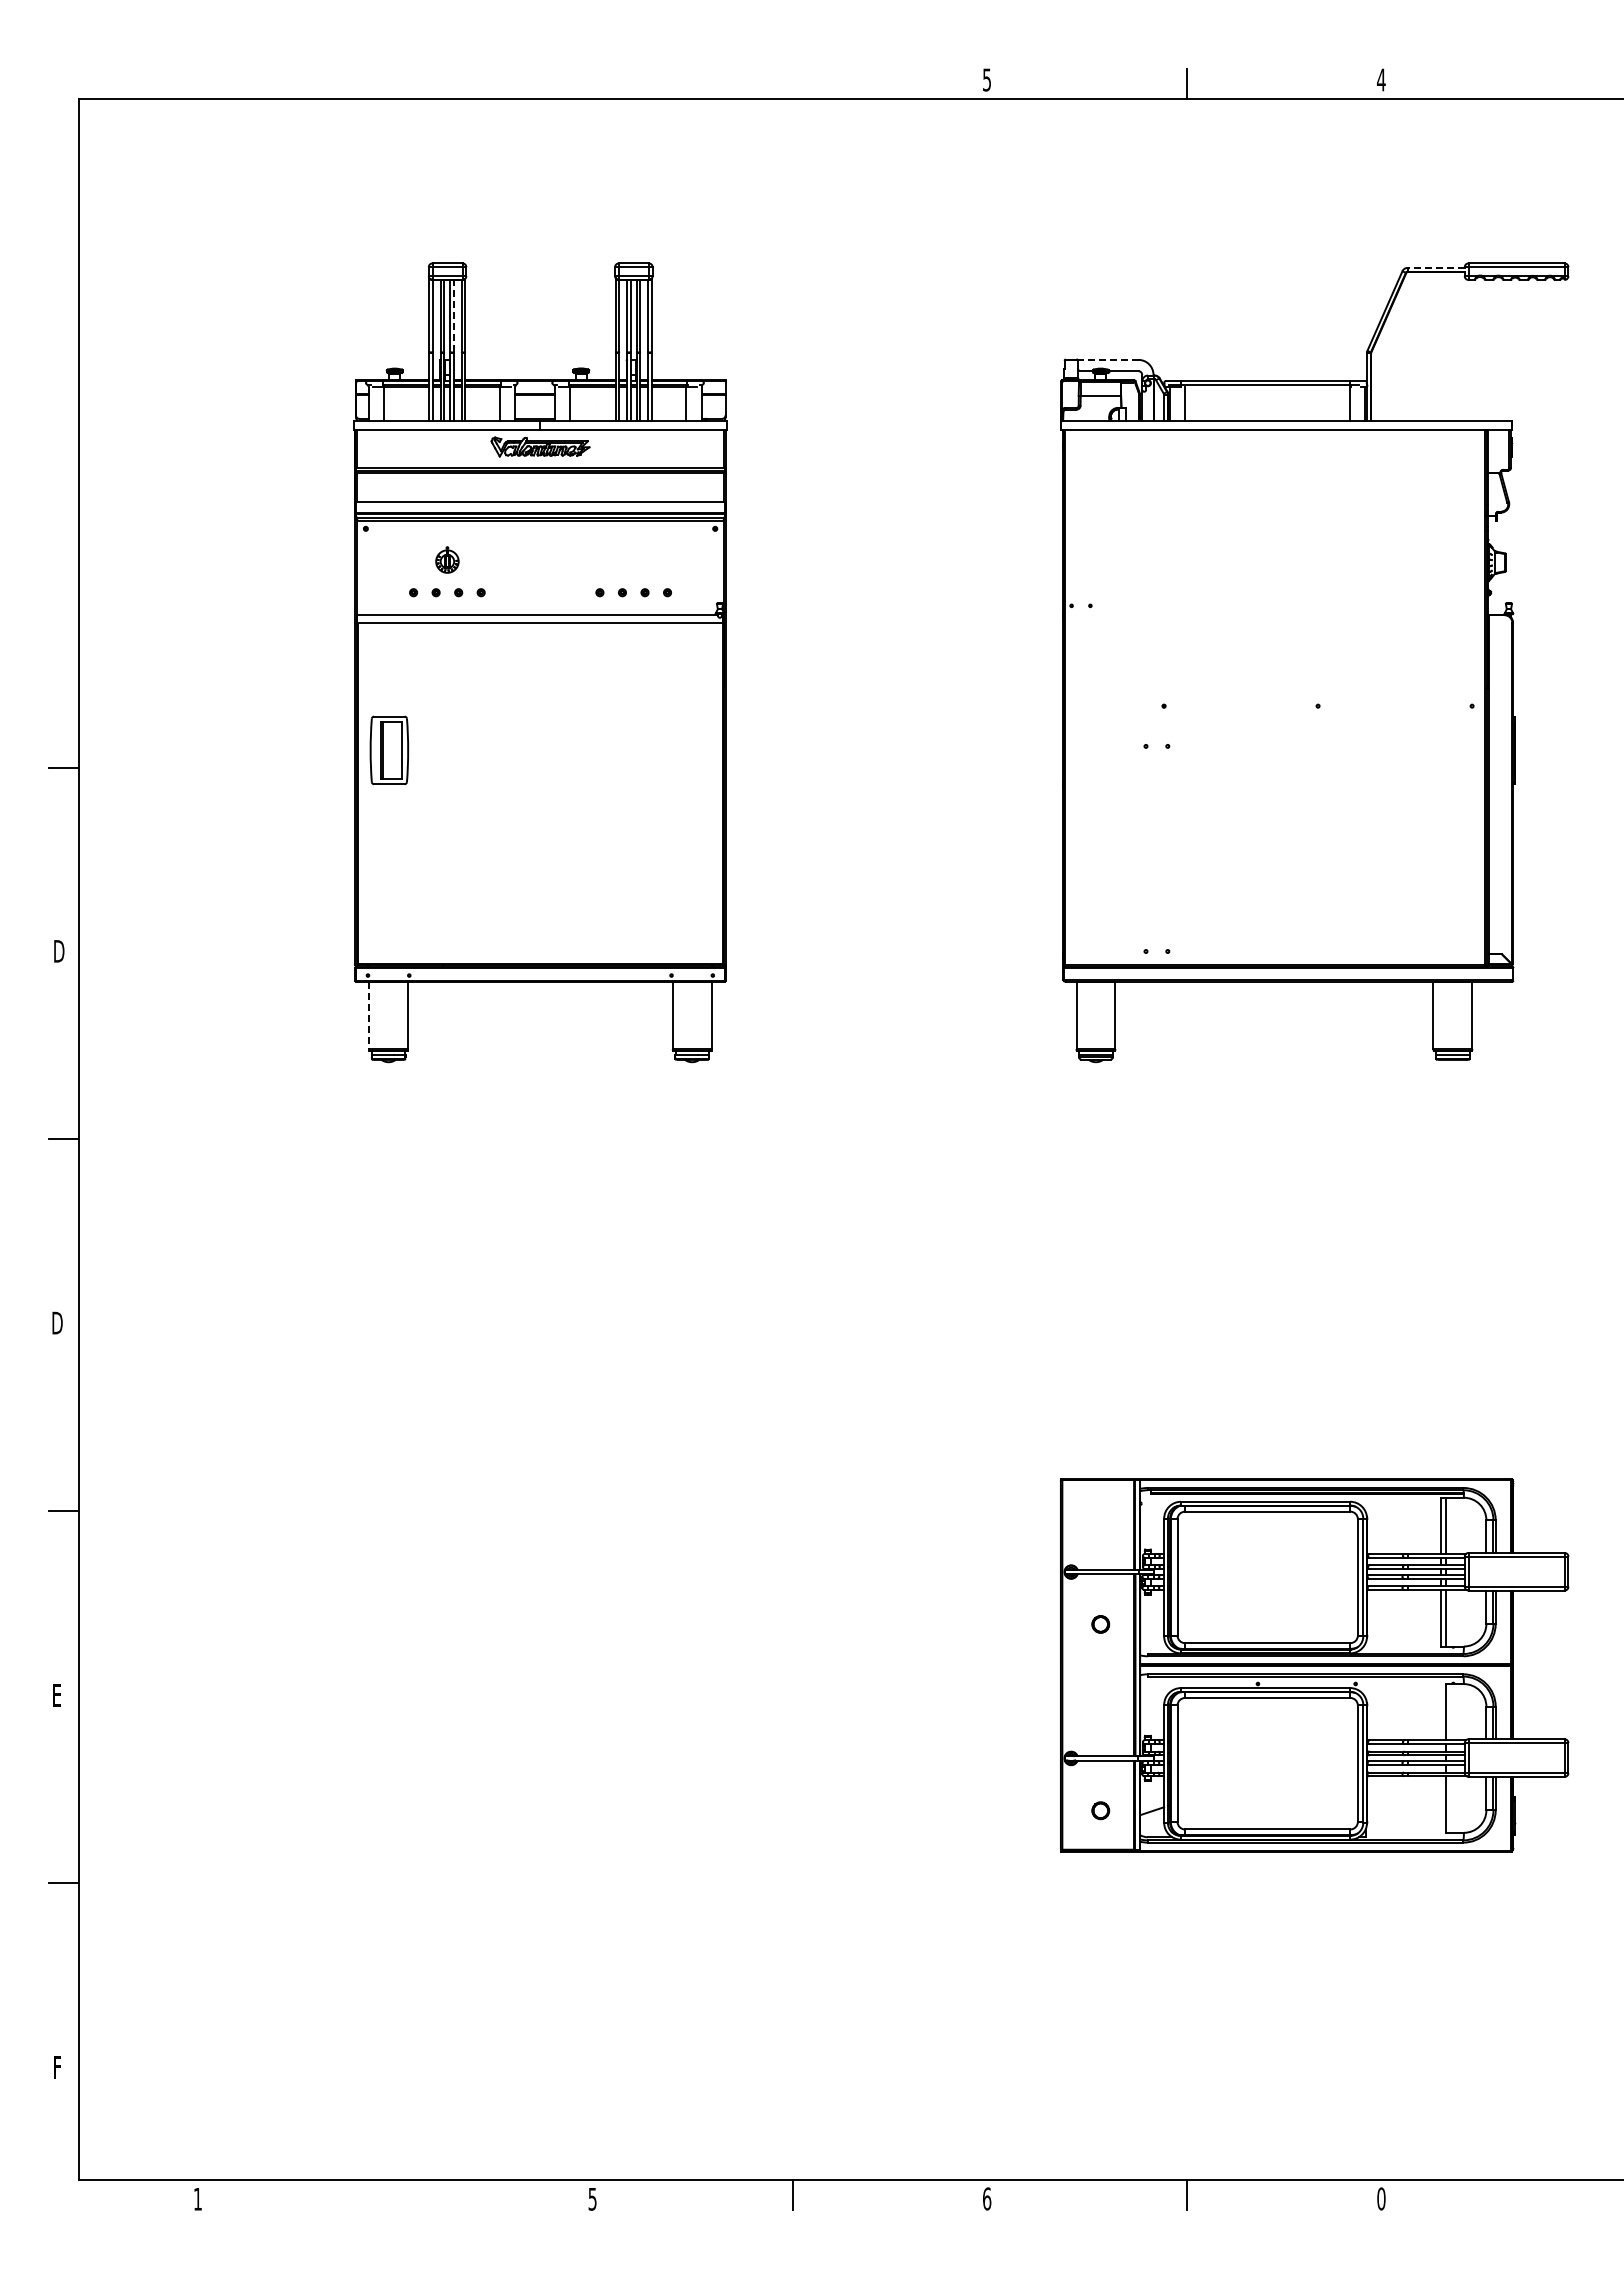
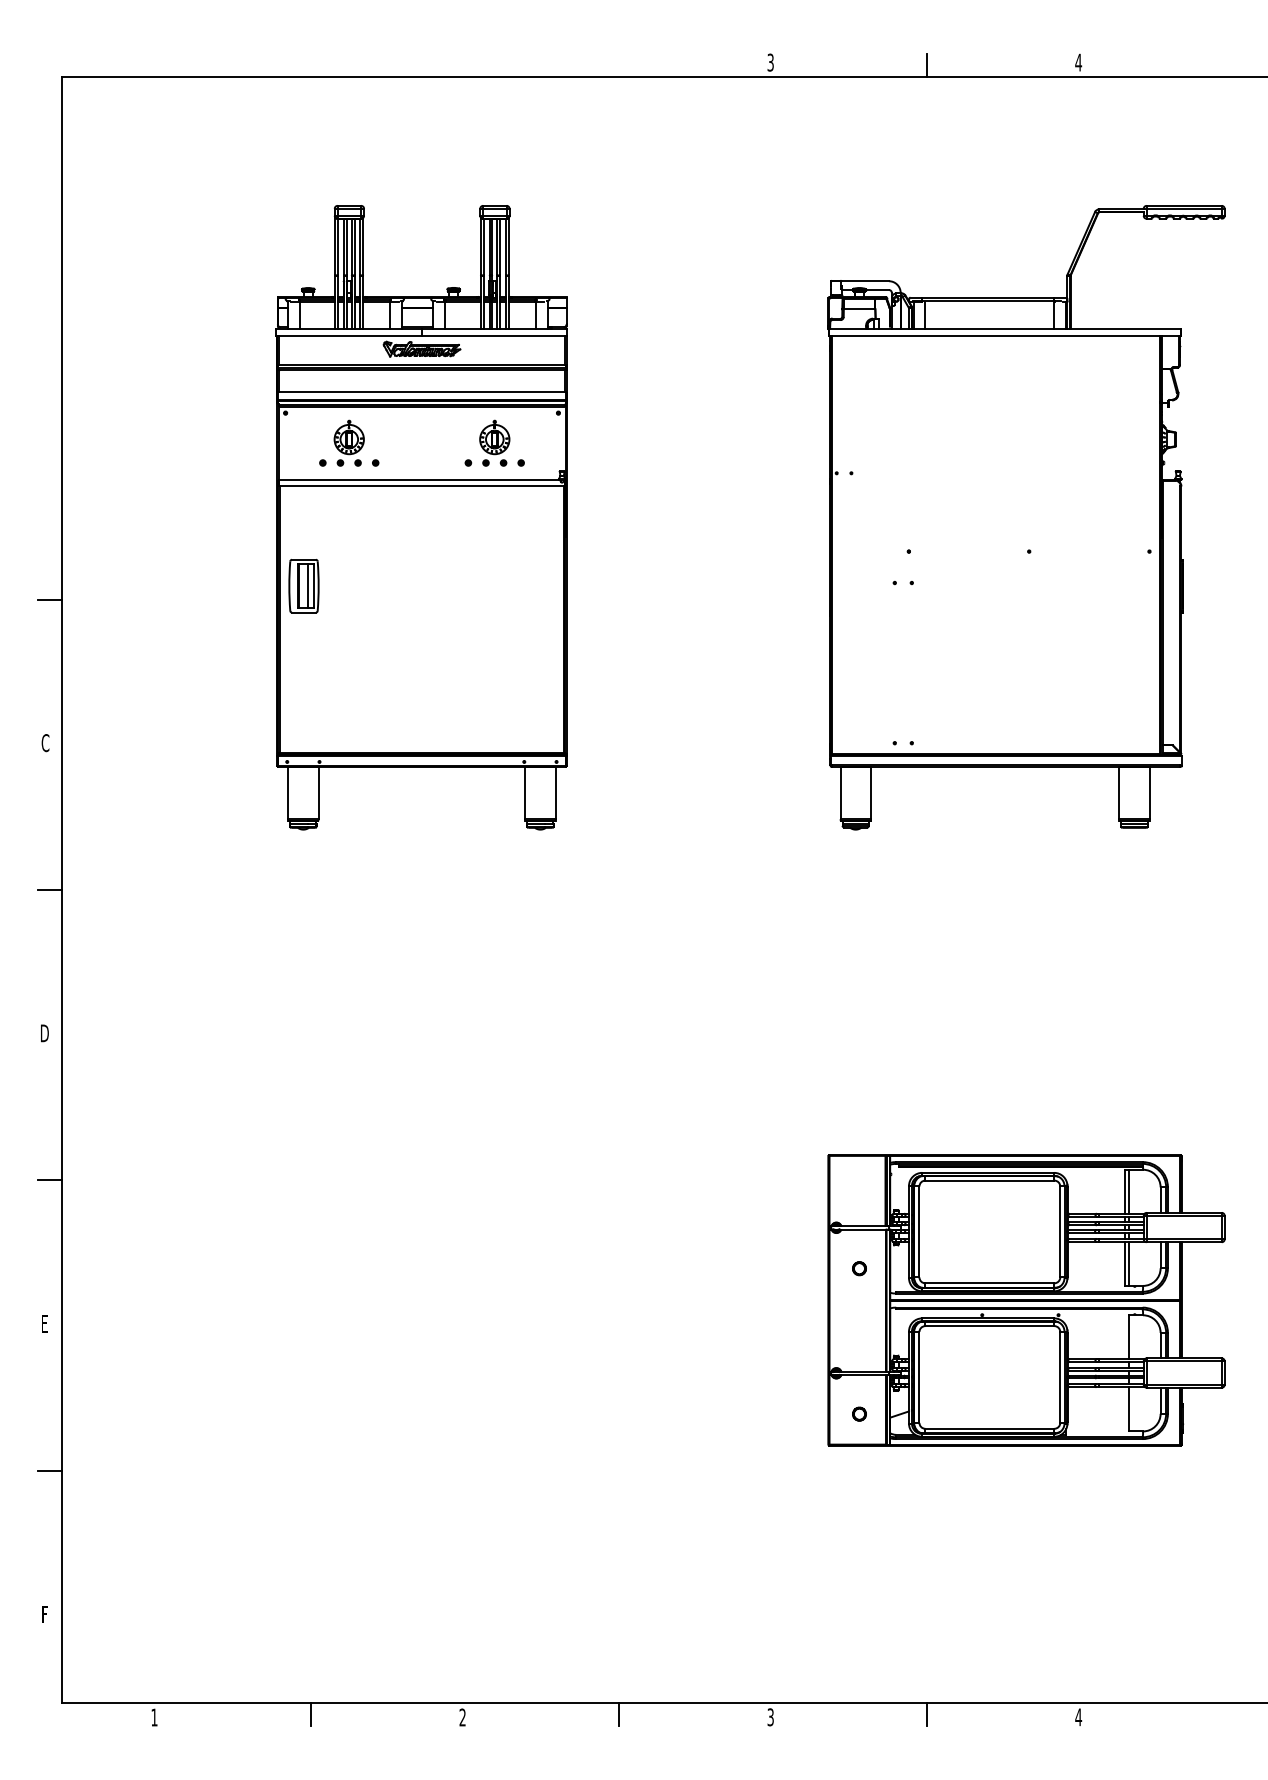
text: (987, 79) -> (771, 62), 5 -> 3
line: (1436, 267) -> (1121, 209), dashed -> solid
line: (454, 315) -> (354, 246), dashed -> solid
line: (1107, 359) -> (864, 280), dashed -> solid
part: (447, 559) -> (349, 437), size x1.67
part: (633, 559) -> (494, 437), added
line: (394, 749) -> (307, 585), added
text: (58, 950) -> (45, 742), D -> C
line: (369, 1016) -> (288, 793), dashed -> solid
line: (398, 2195) -> (311, 1714), added
text: (592, 2198) -> (462, 1716), 5 -> 2
text: (987, 2198) -> (771, 1716), 6 -> 3
text: (1381, 2198) -> (1078, 1716), 0 -> 4

